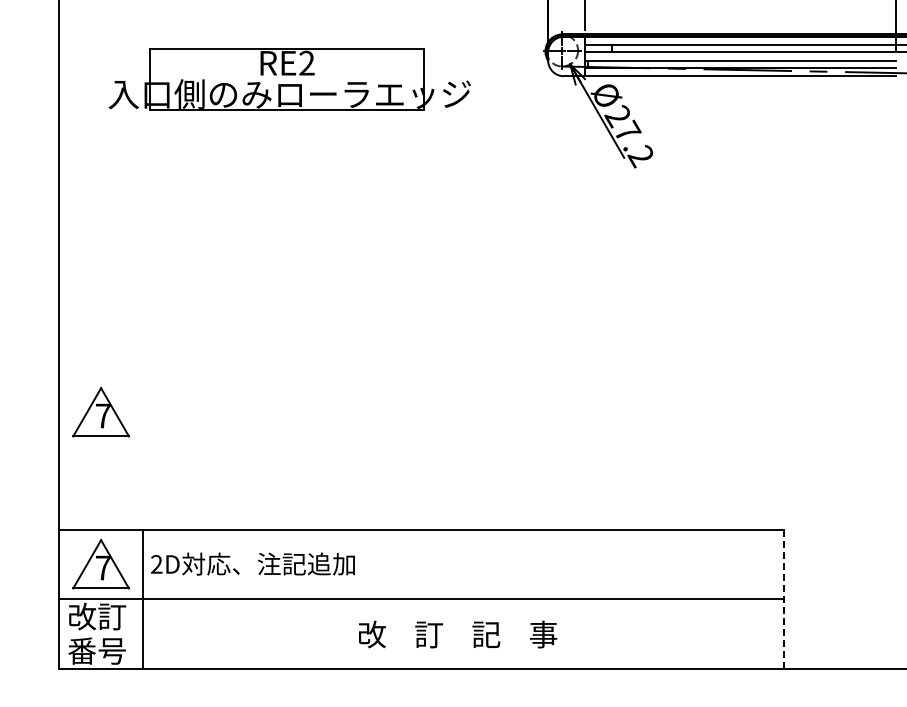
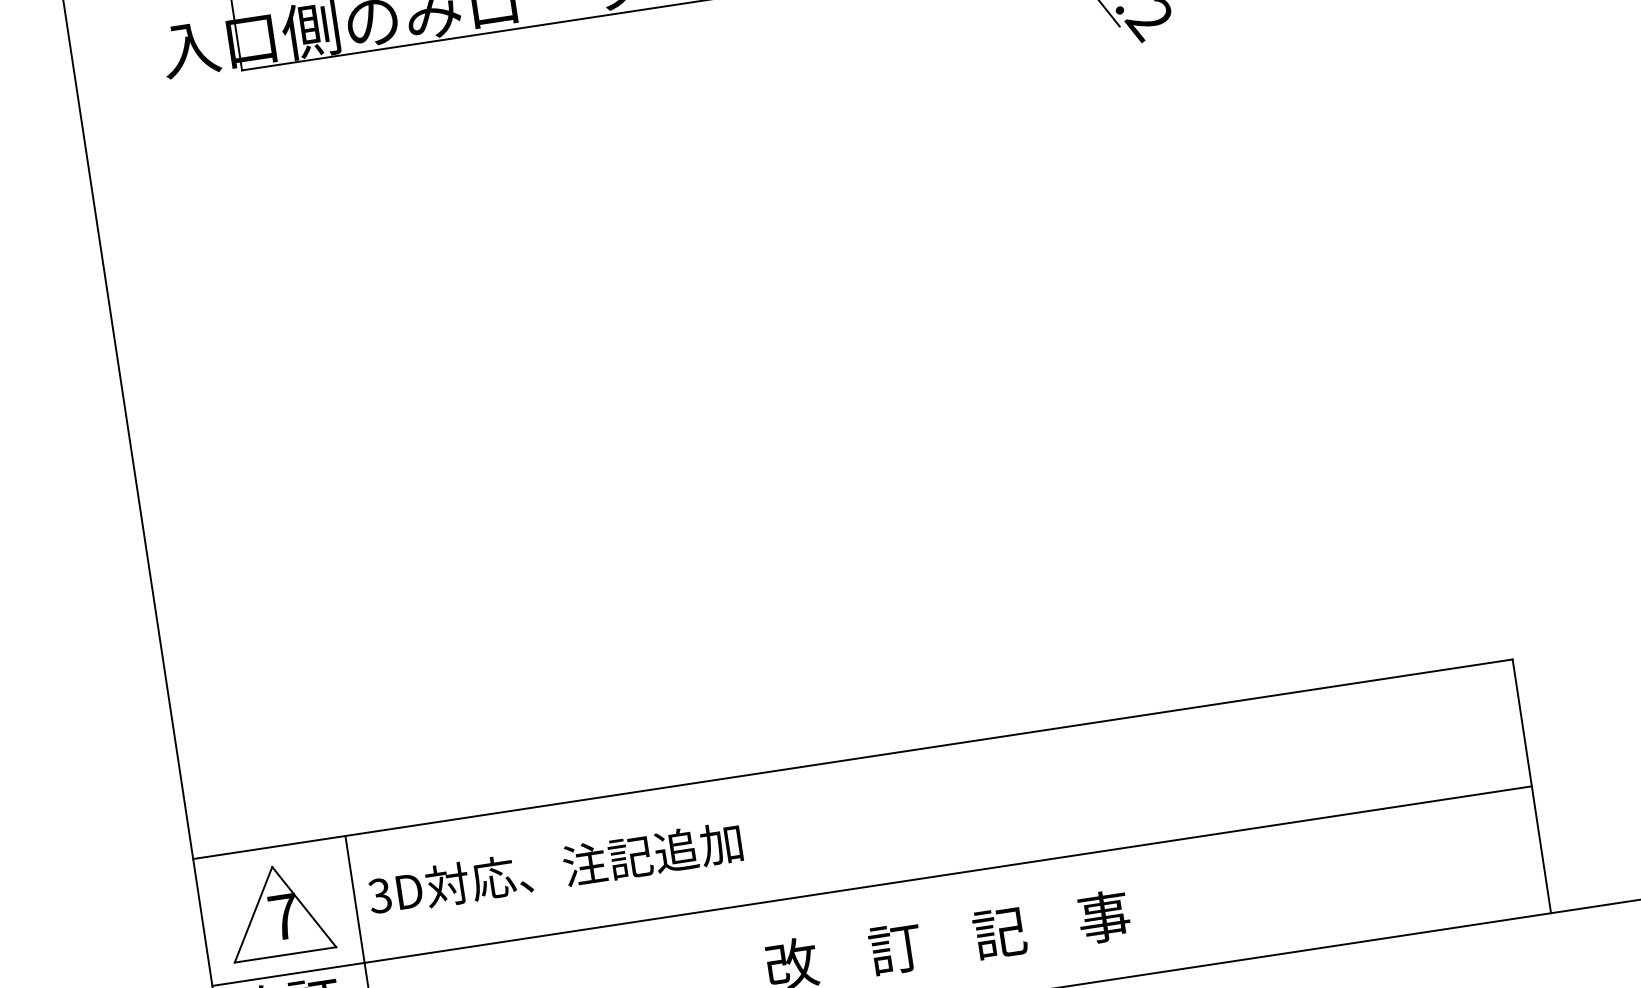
part: (100, 412) -> (235, 634), removed
text: (156, 564) -> (379, 895), 2D -> 3D
line: (783, 599) -> (1531, 787), dashed -> solid

